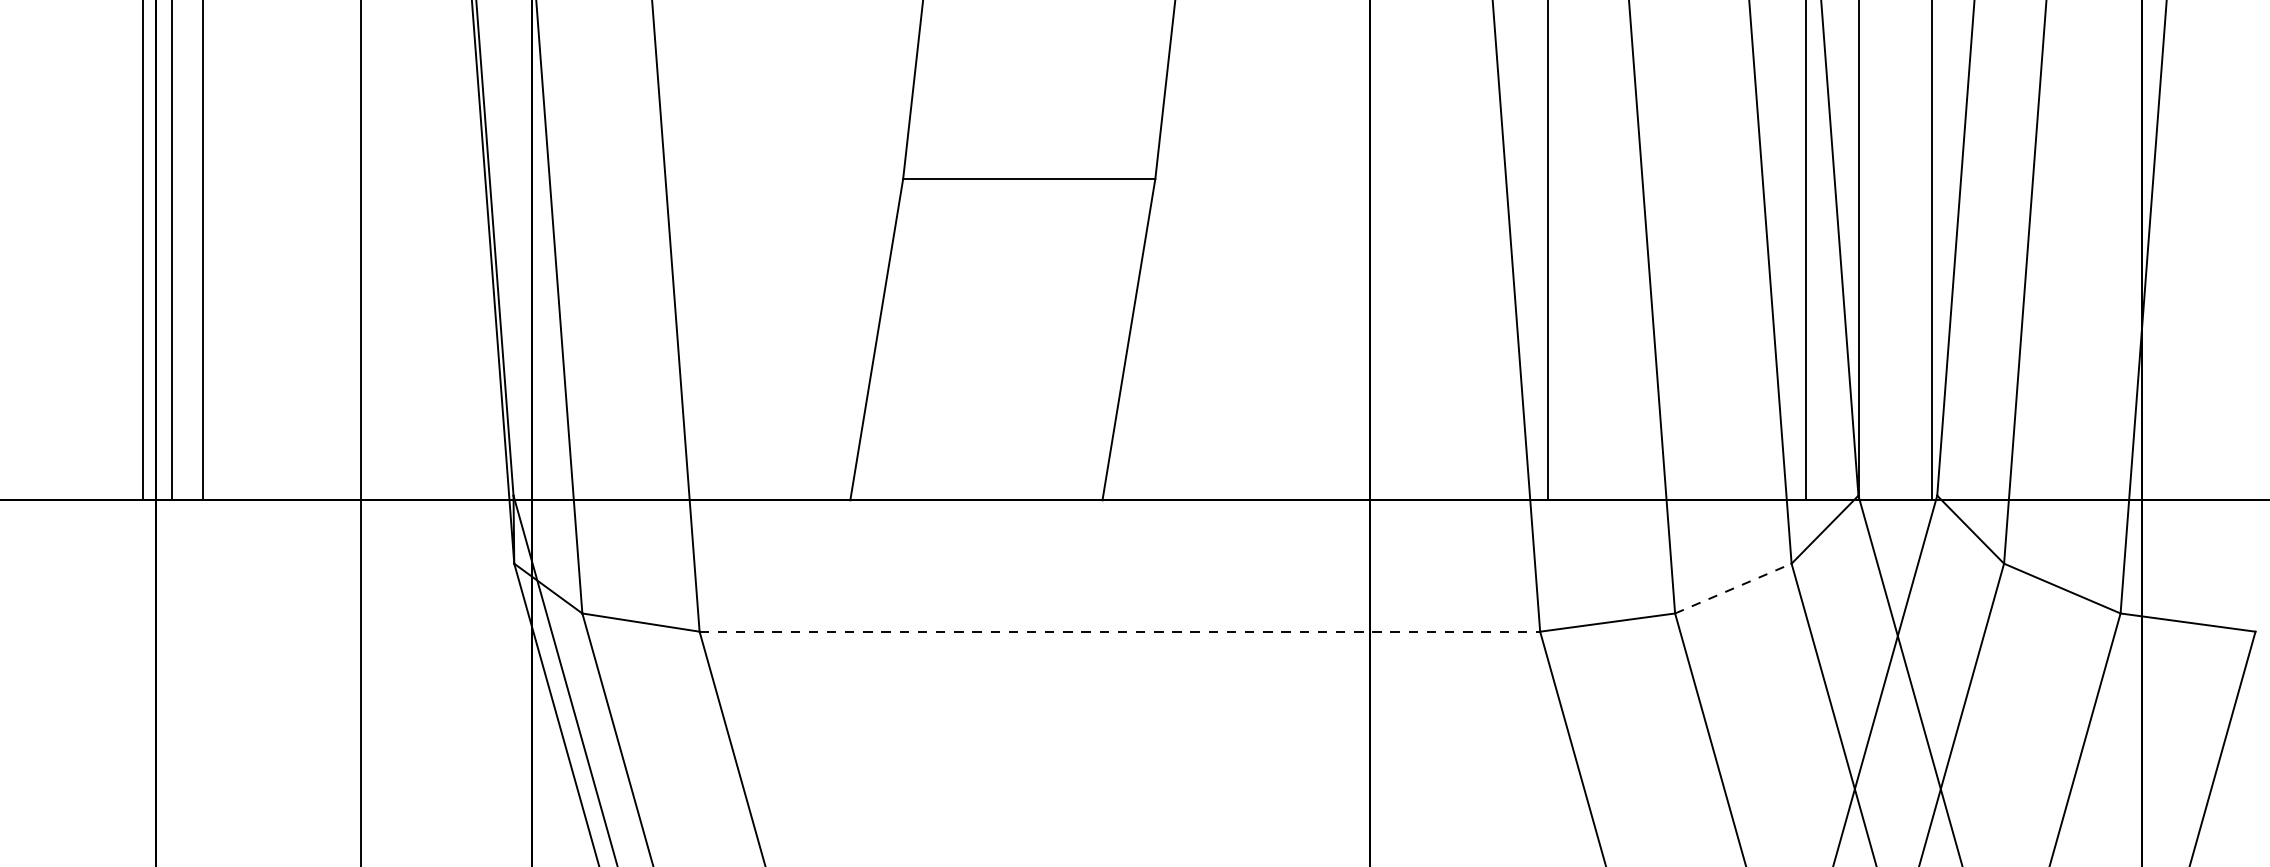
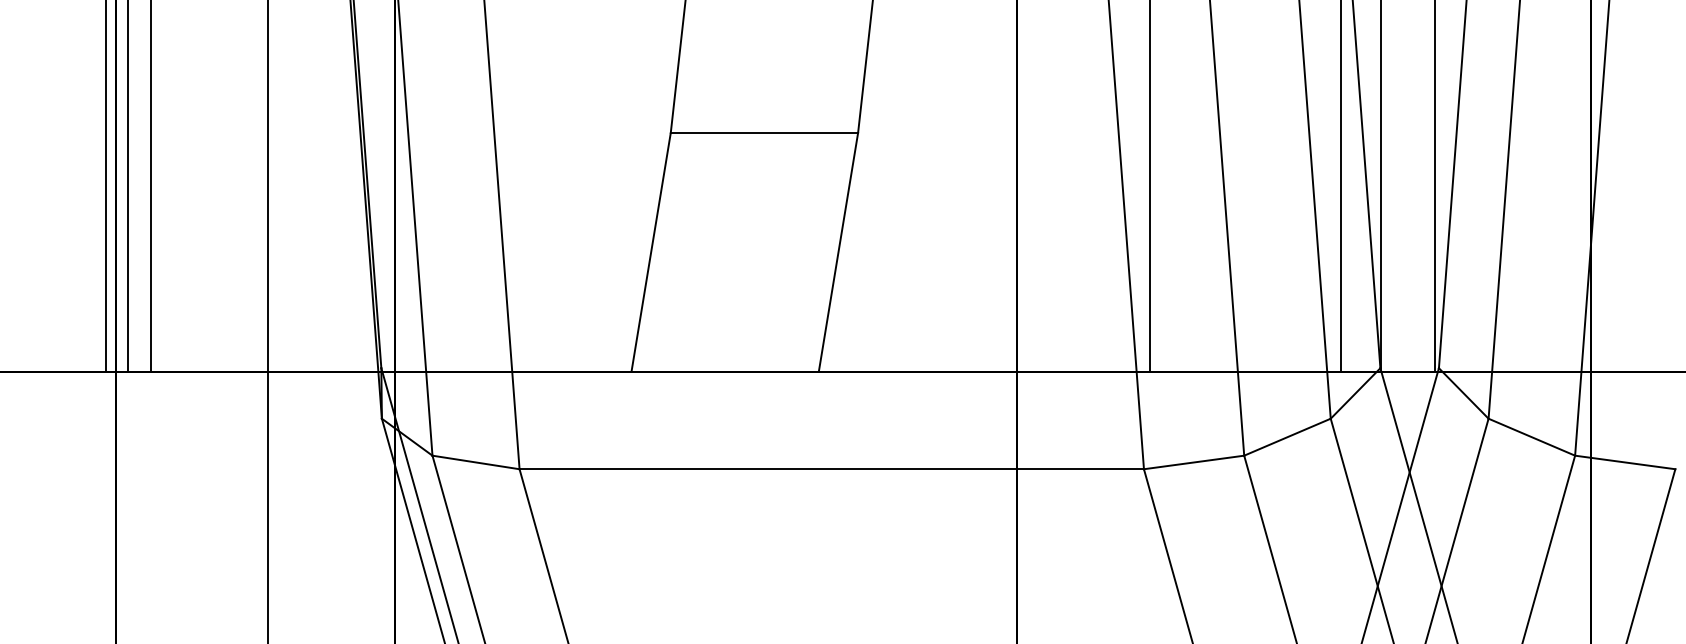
line: (1733, 588) -> (1287, 437), dashed -> solid
line: (1120, 632) -> (832, 469), dashed -> solid

